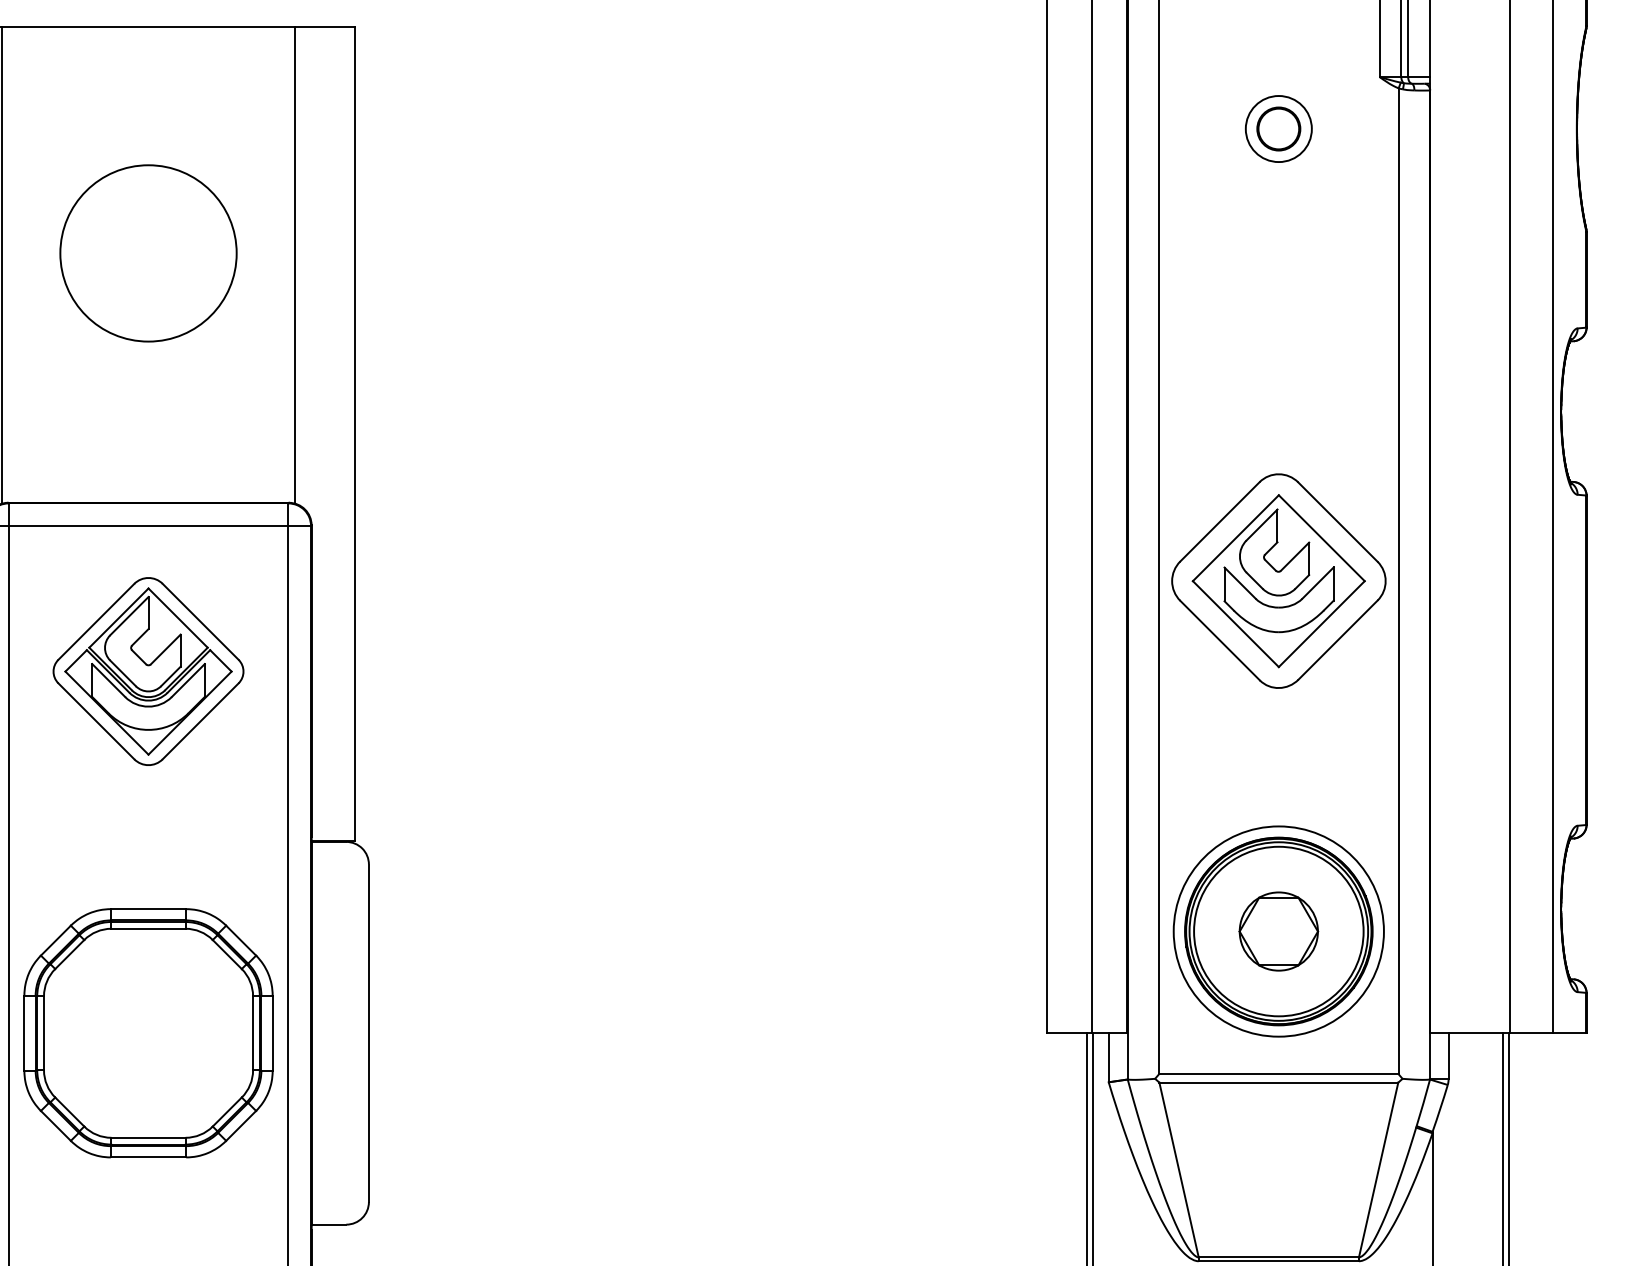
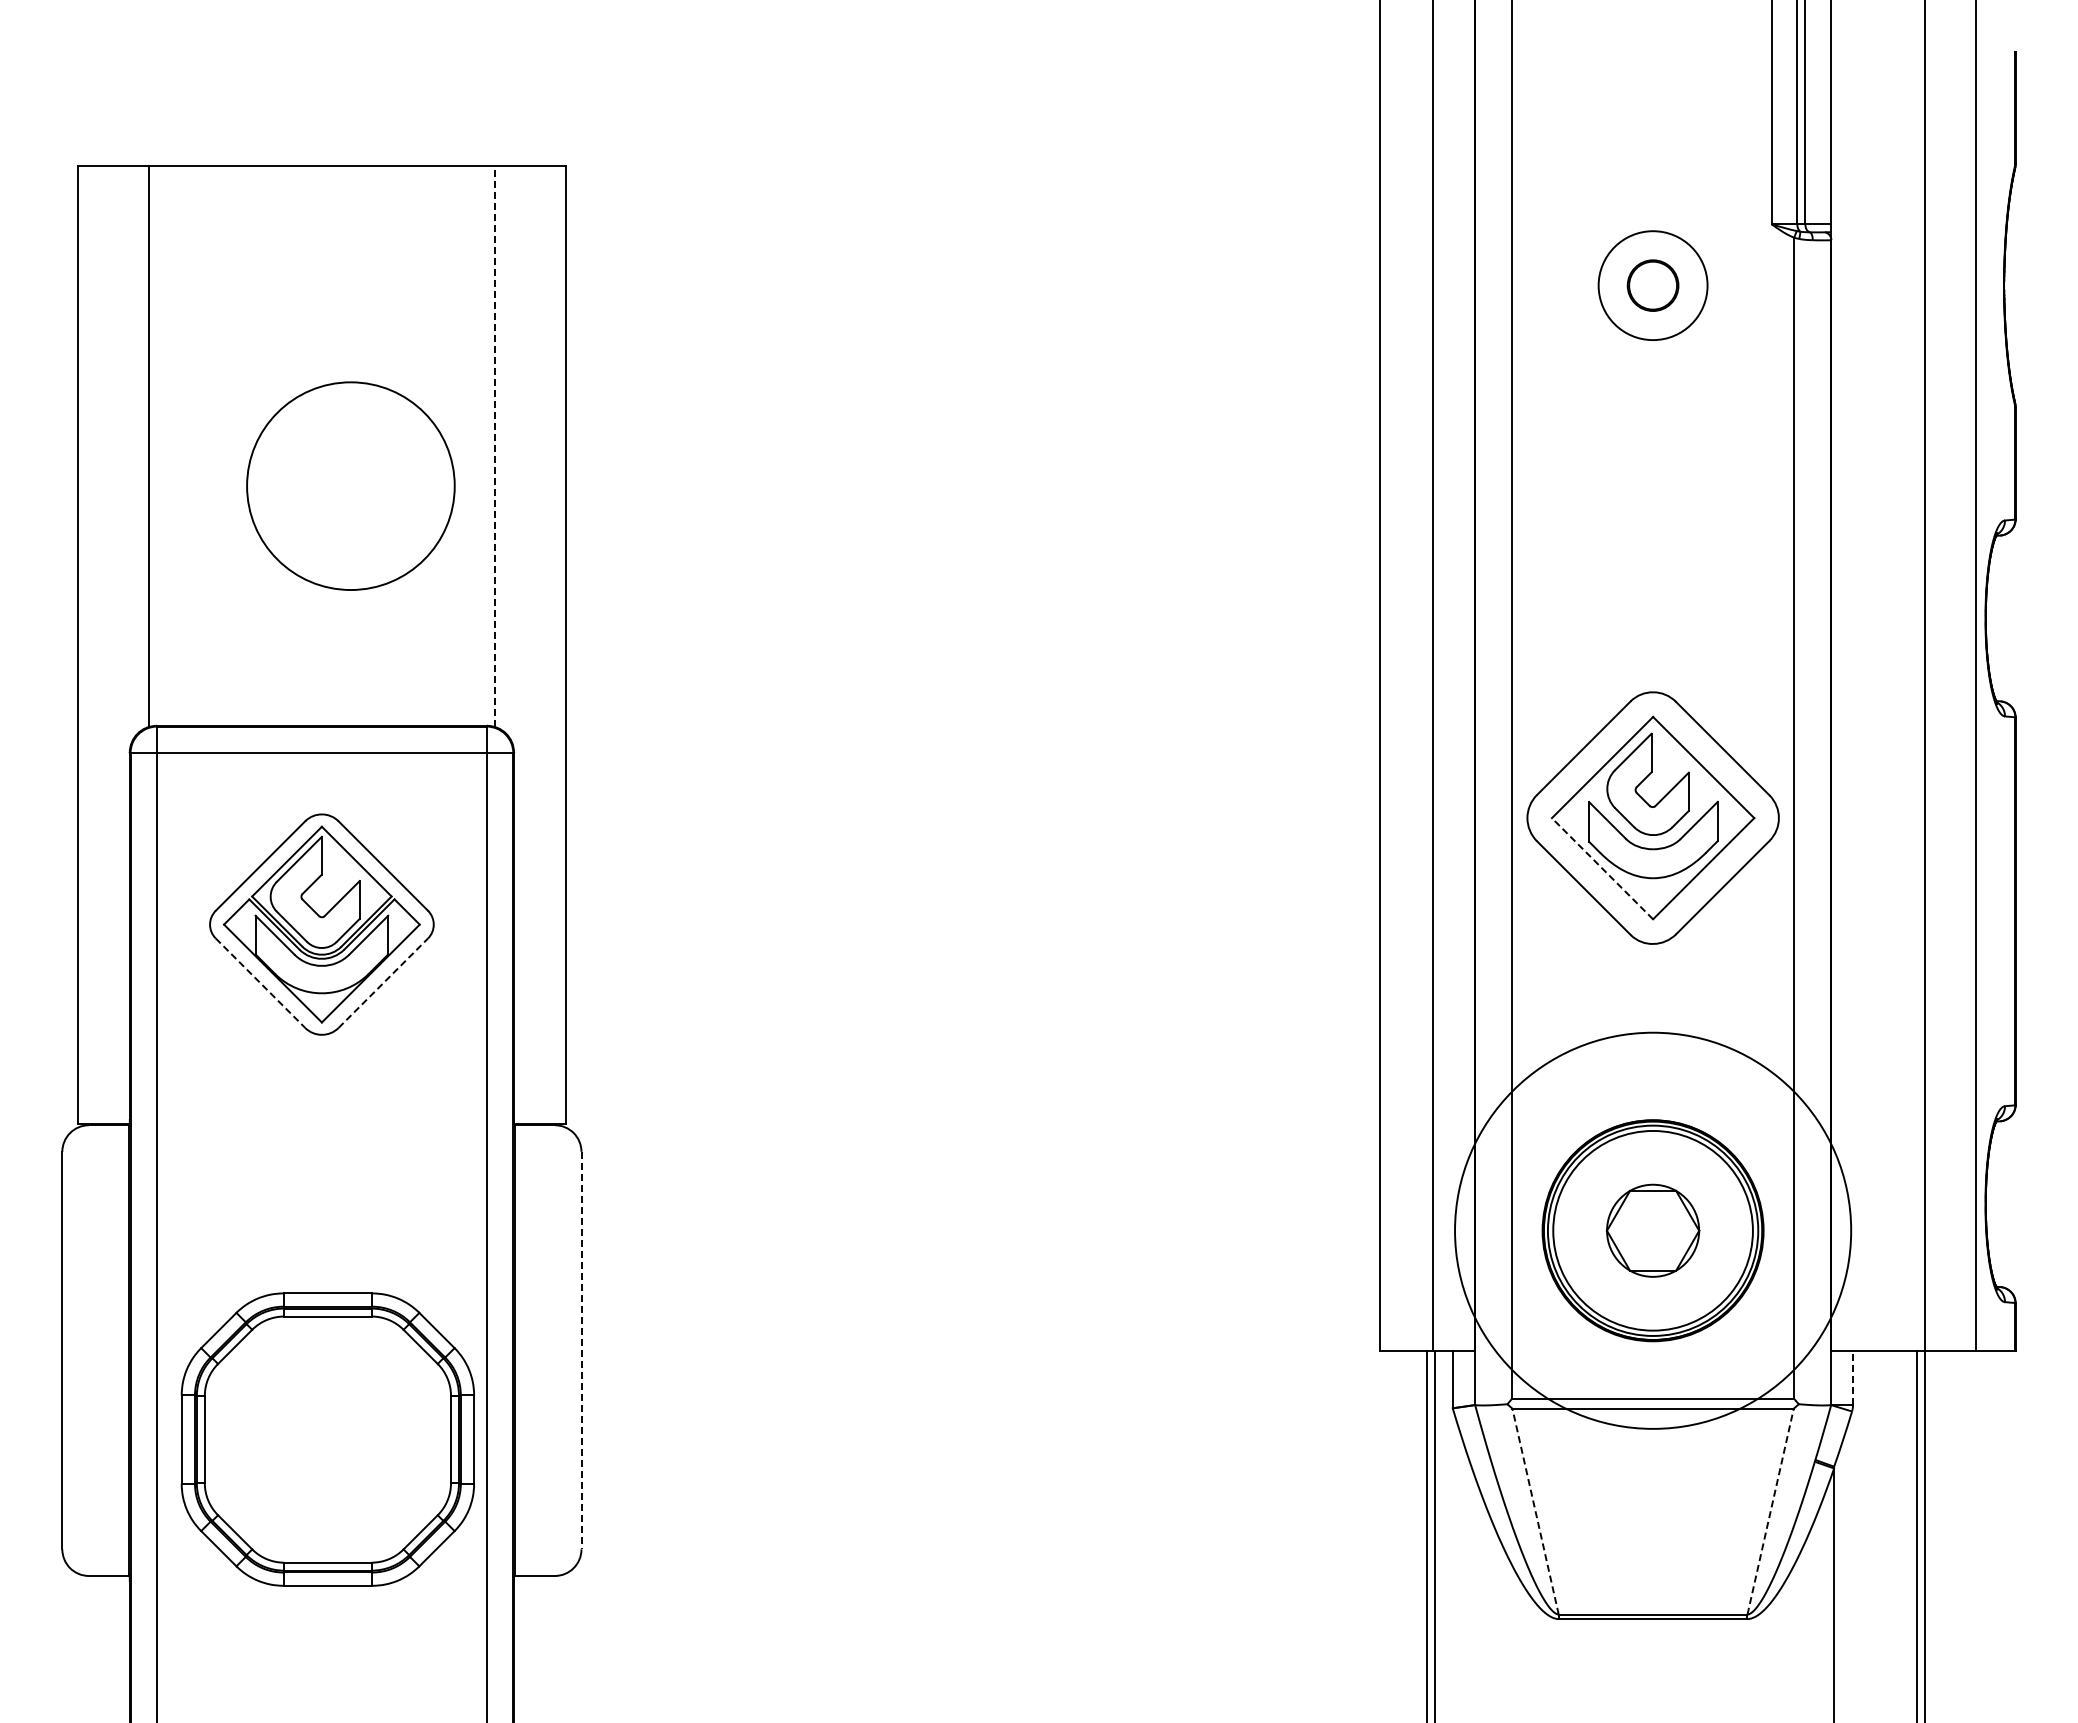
circle: (1279, 128) -> (1653, 285), size x1.4
circle: (148, 252) -> (350, 485), moved
line: (295, 265) -> (494, 446), solid -> dashed
line: (1235, 623) -> (1602, 868), solid -> dashed
line: (200, 720) -> (383, 982), solid -> dashed
line: (96, 721) -> (260, 983), solid -> dashed
circle: (1278, 931) -> (1652, 1230), size x1.6
part: (148, 1033) -> (327, 1439), moved
line: (368, 1033) -> (581, 1350), solid -> dashed
line: (1448, 1056) -> (1853, 1377), solid -> dashed
line: (1178, 1169) -> (1535, 1511), solid -> dashed
line: (1378, 1169) -> (1770, 1511), solid -> dashed

